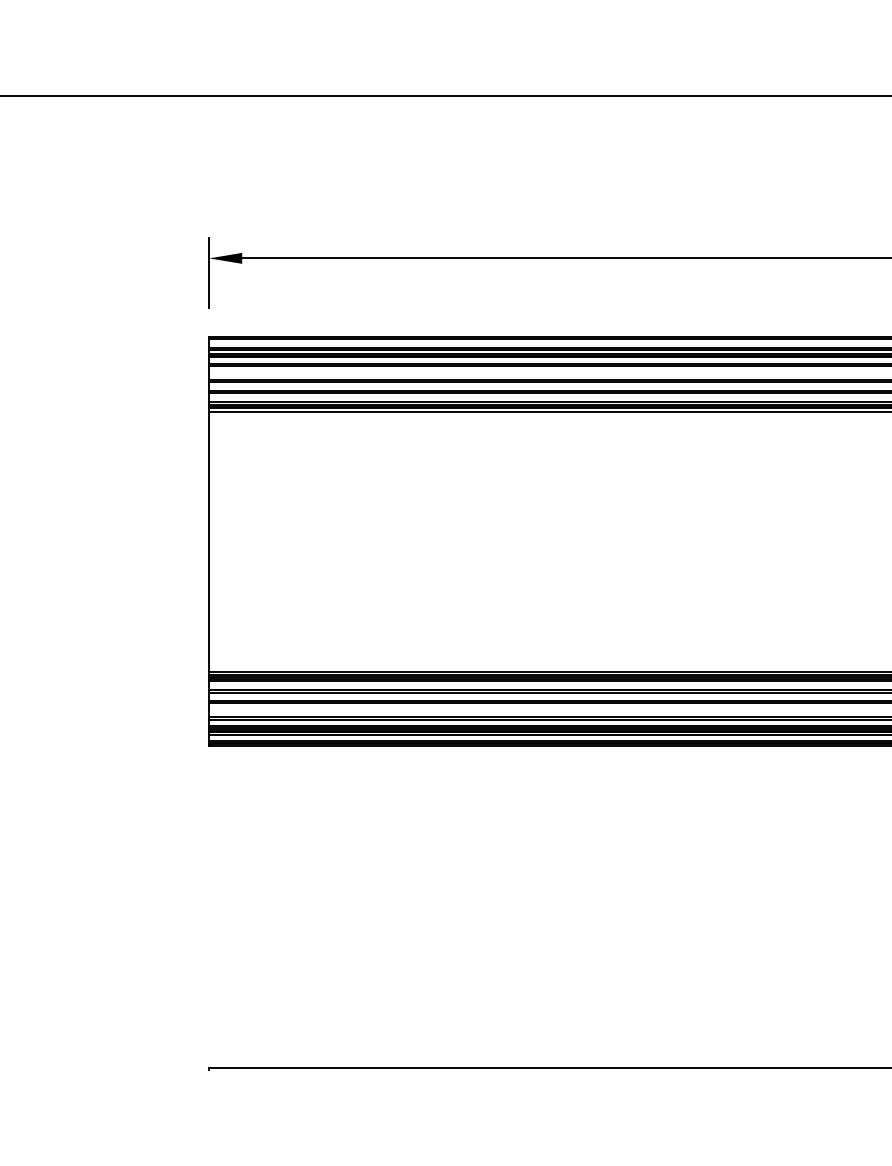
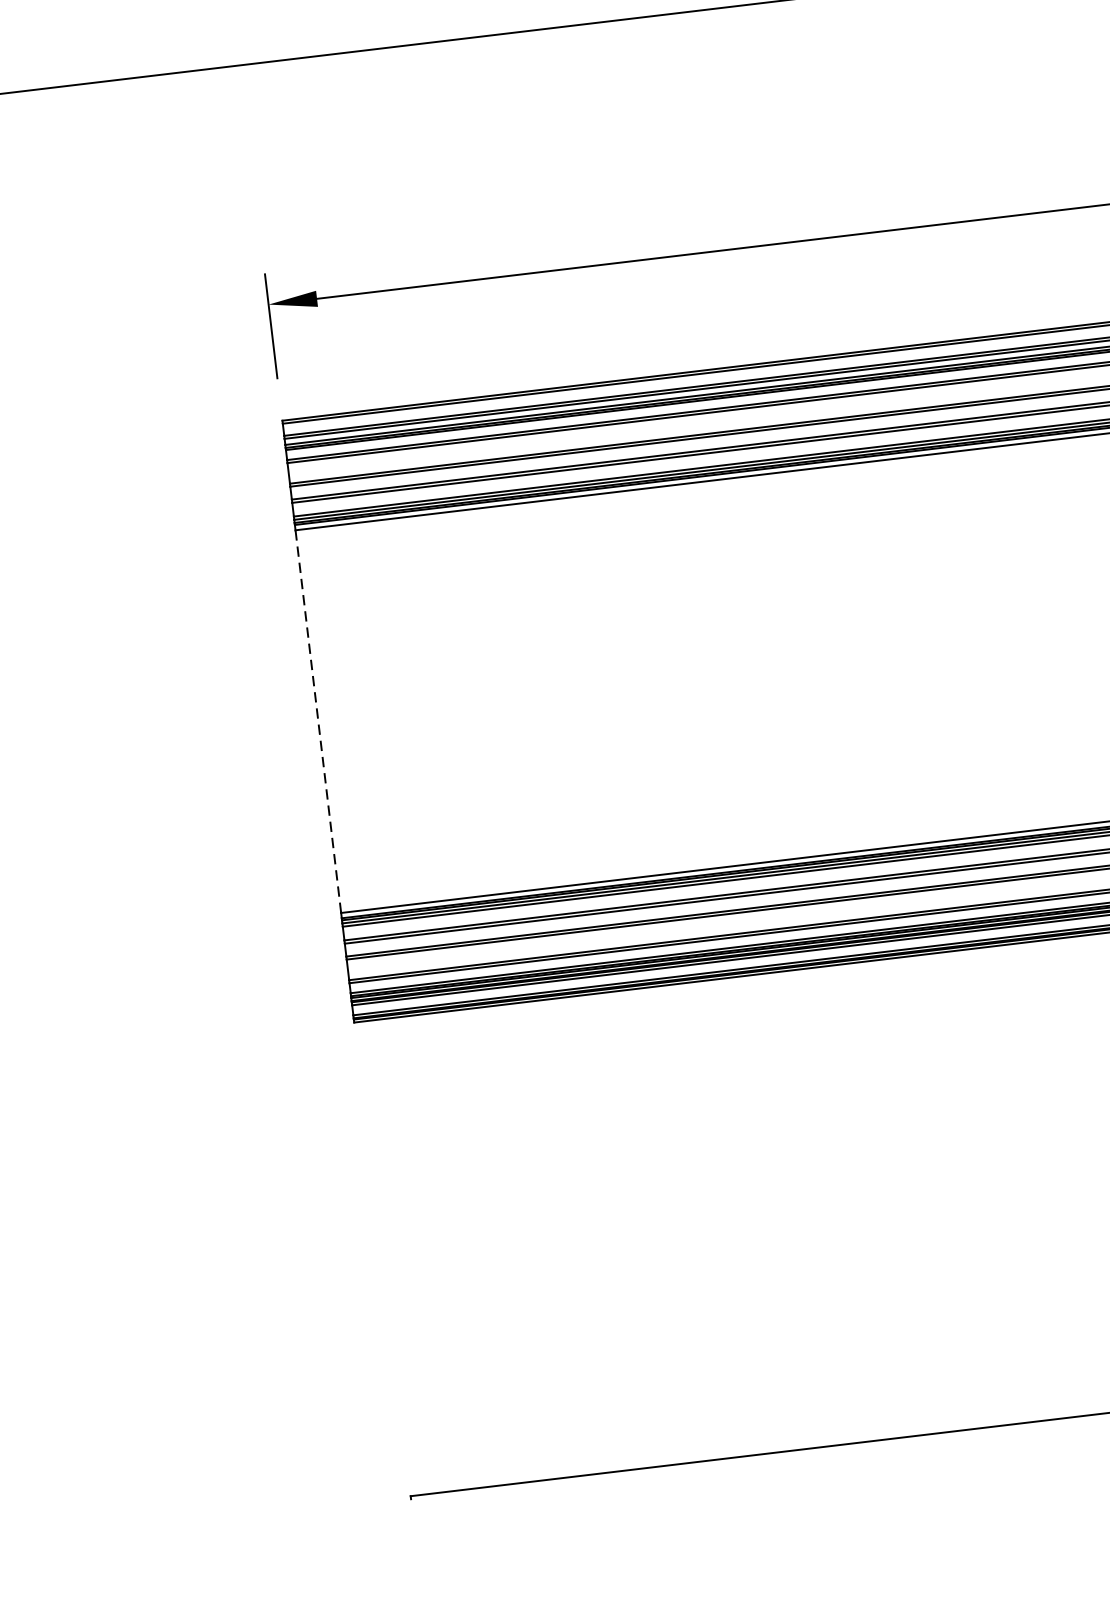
line: (209, 542) -> (318, 722), solid -> dashed

